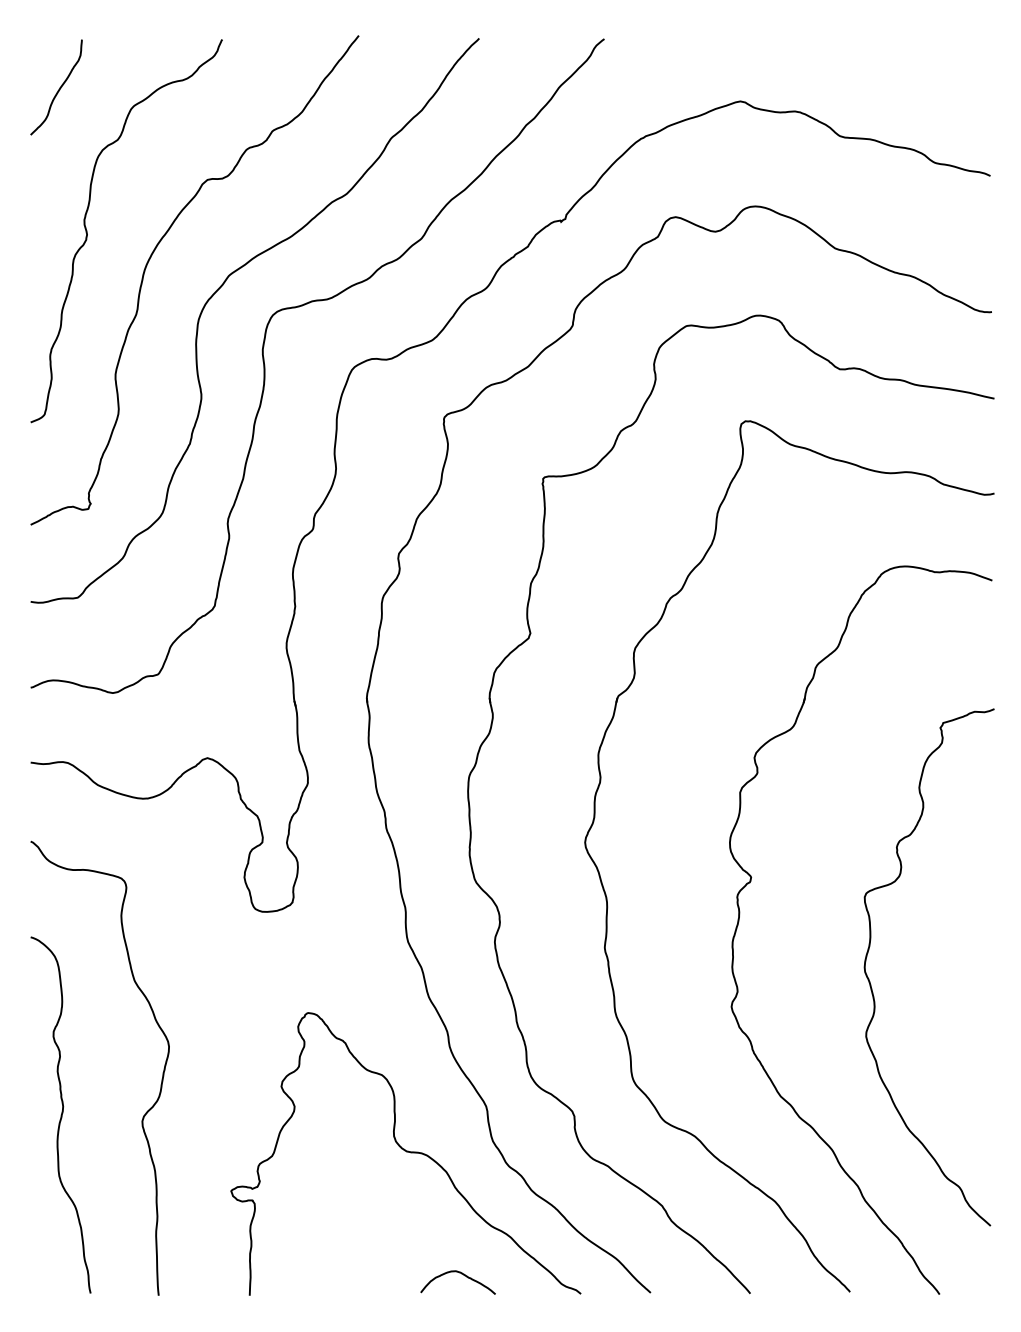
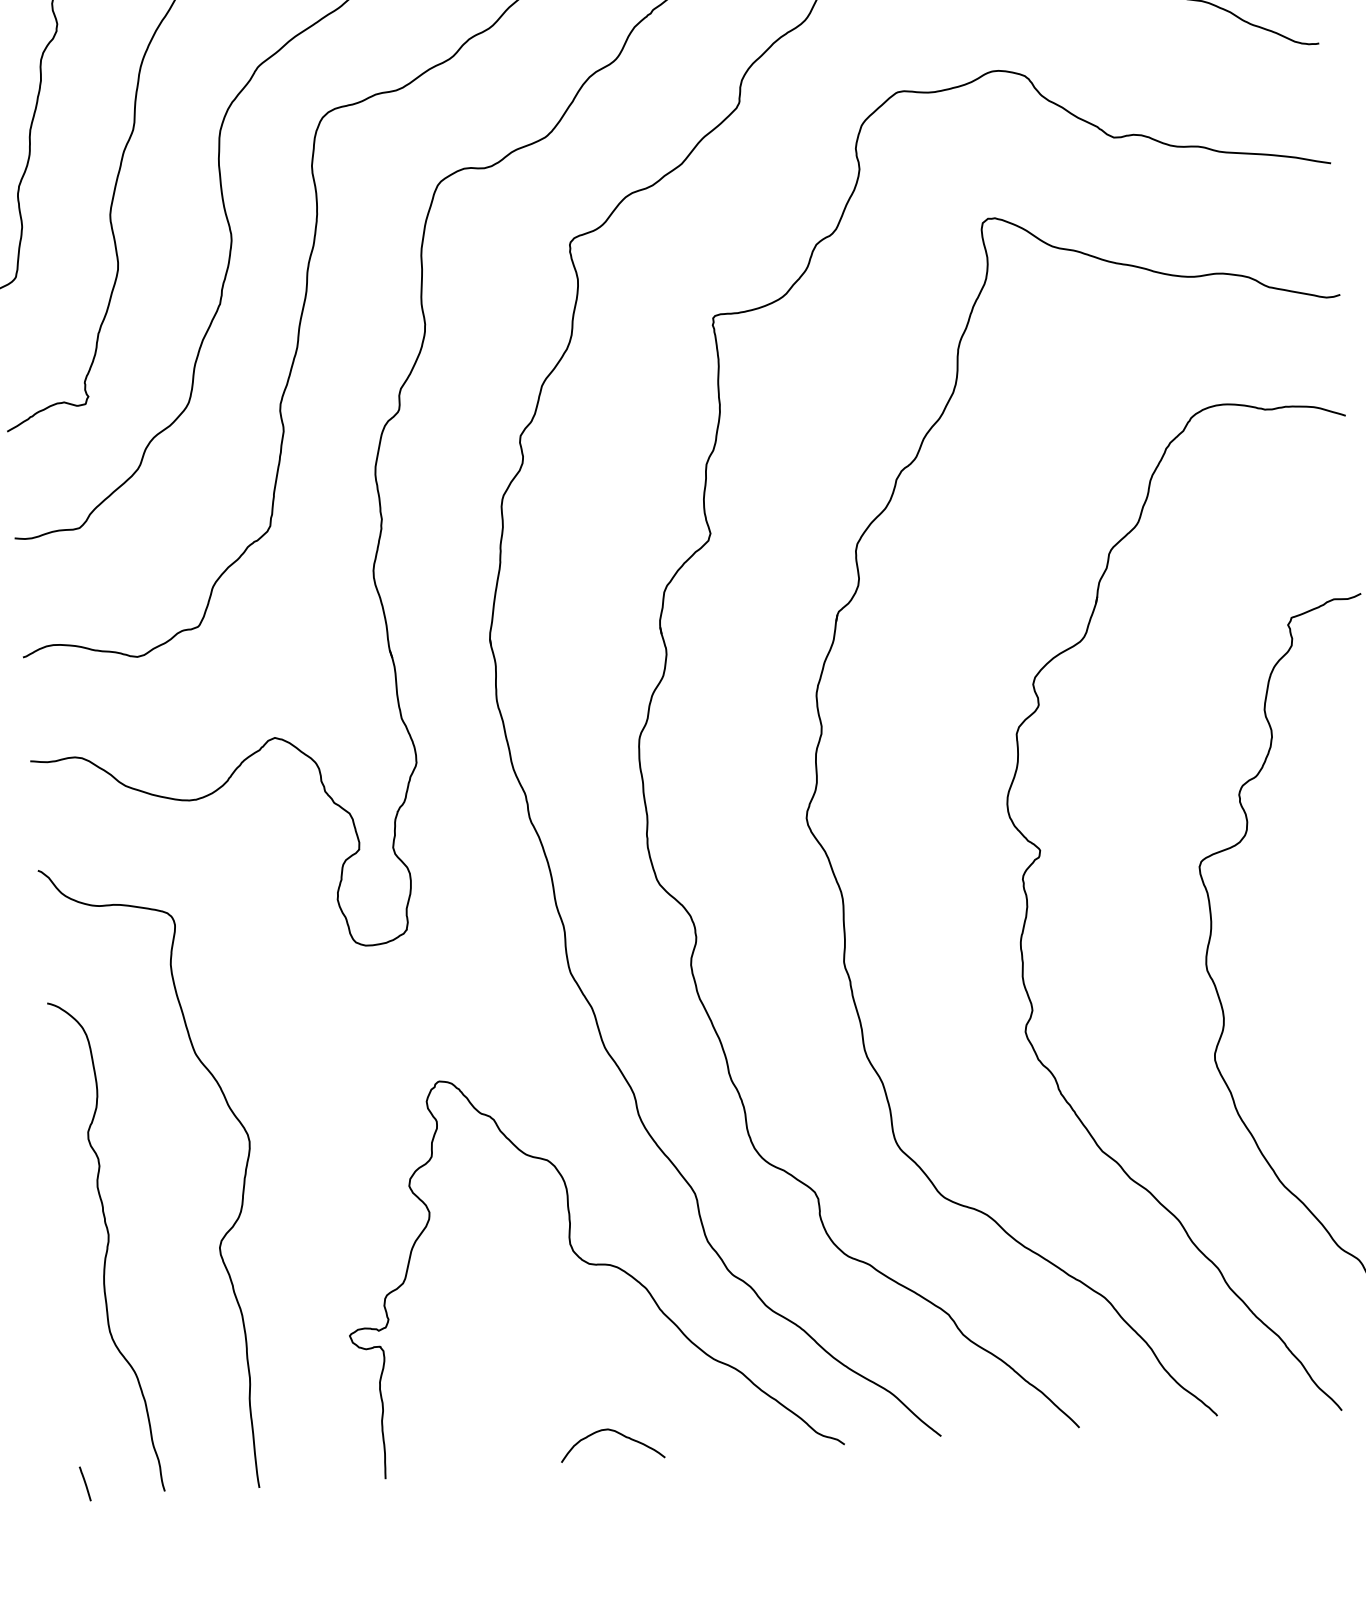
curve: (461, 1274) -> (616, 1433), moved
line: (33, 1283) -> (84, 1483), added

